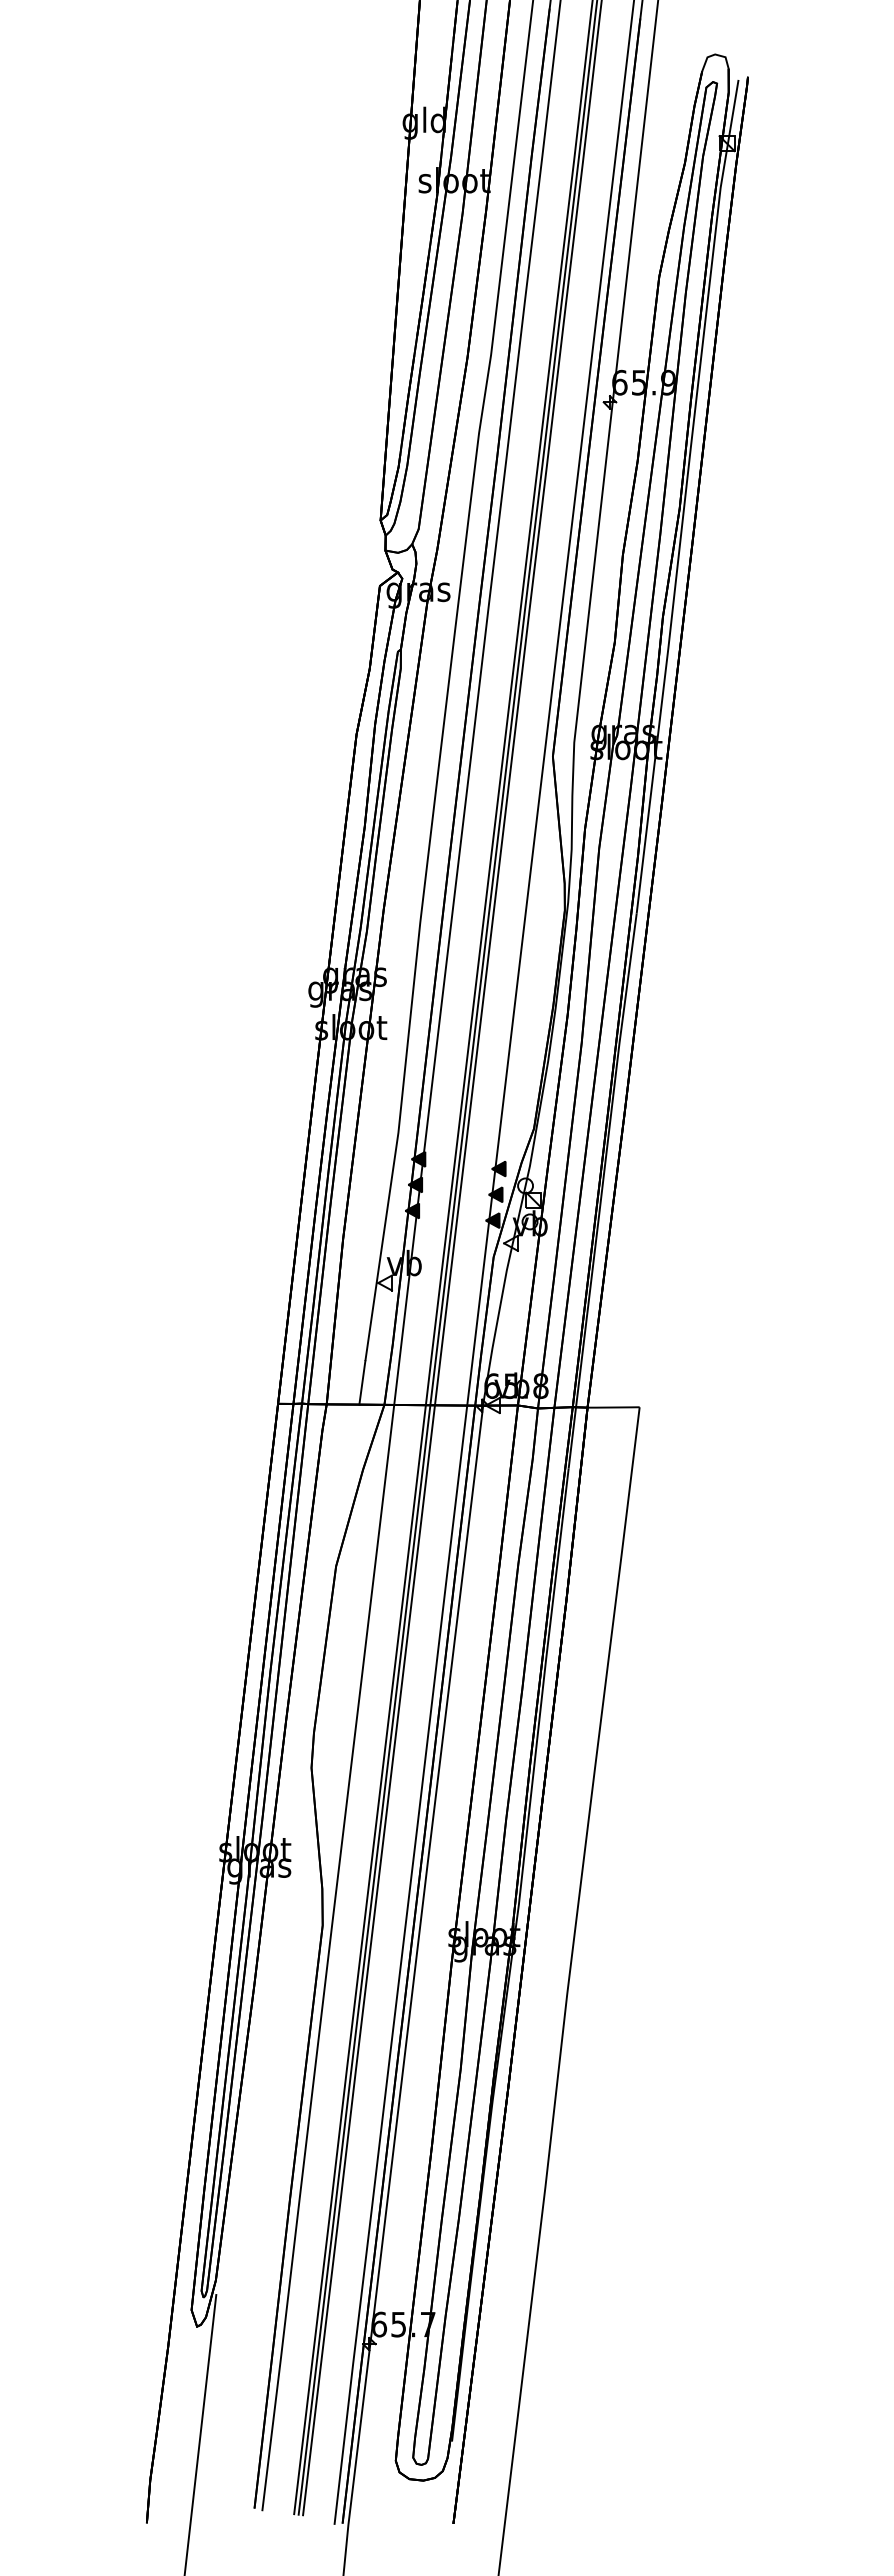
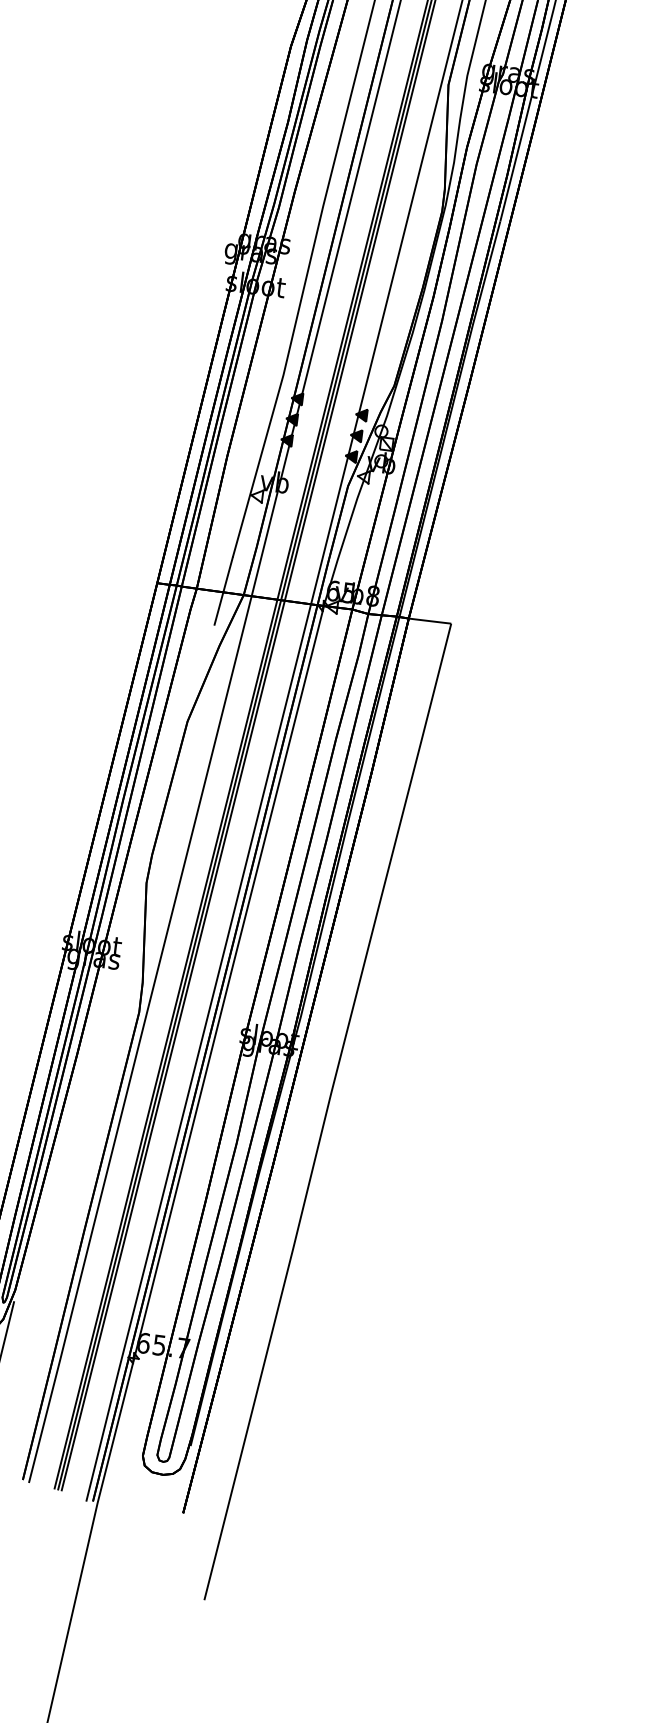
line: (356, 1424) -> (218, 608), added

